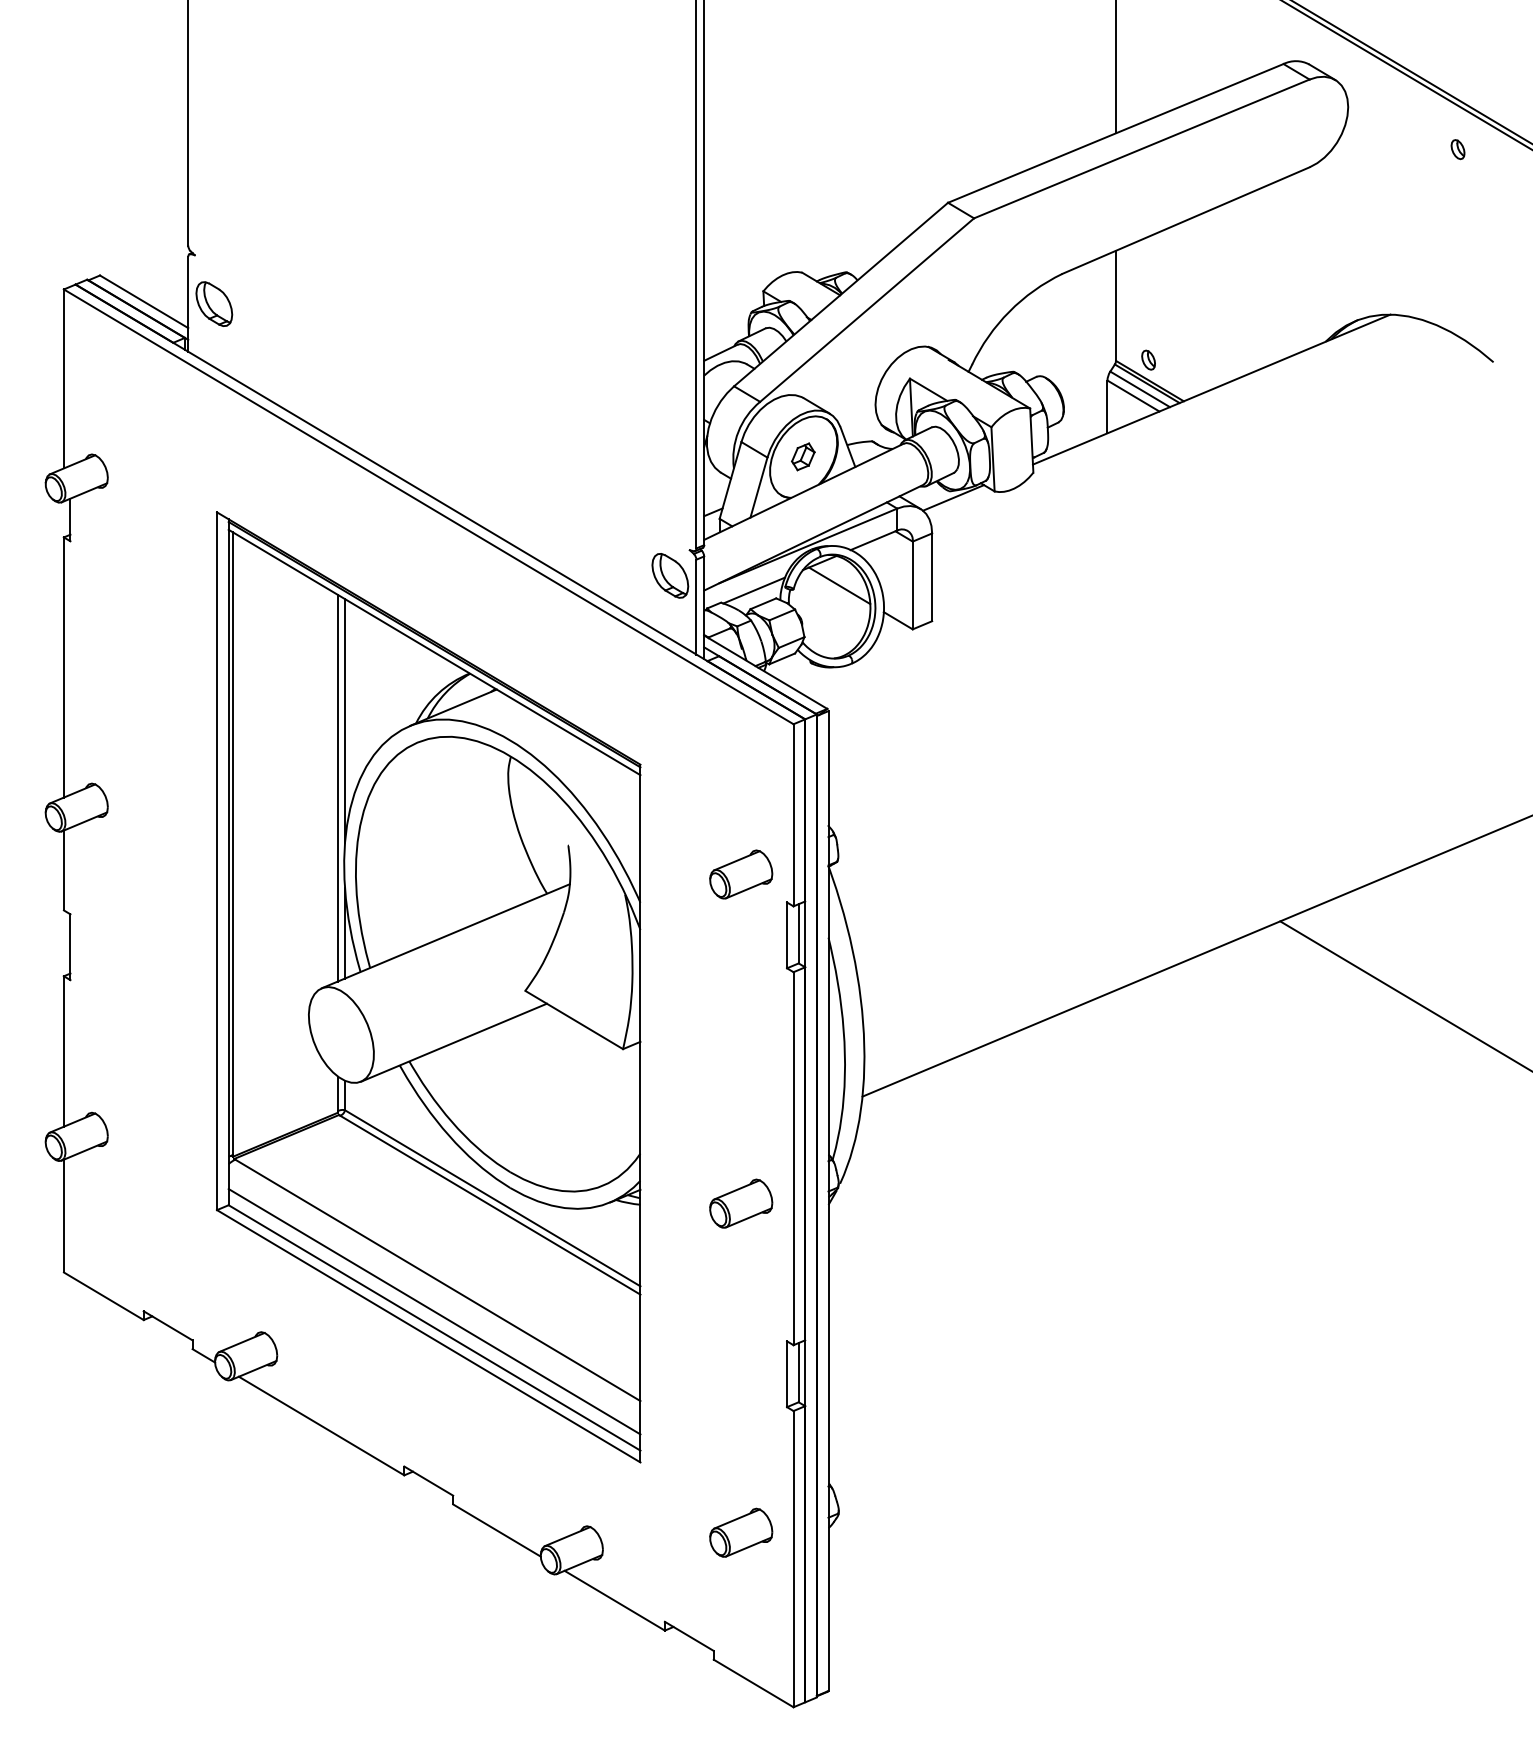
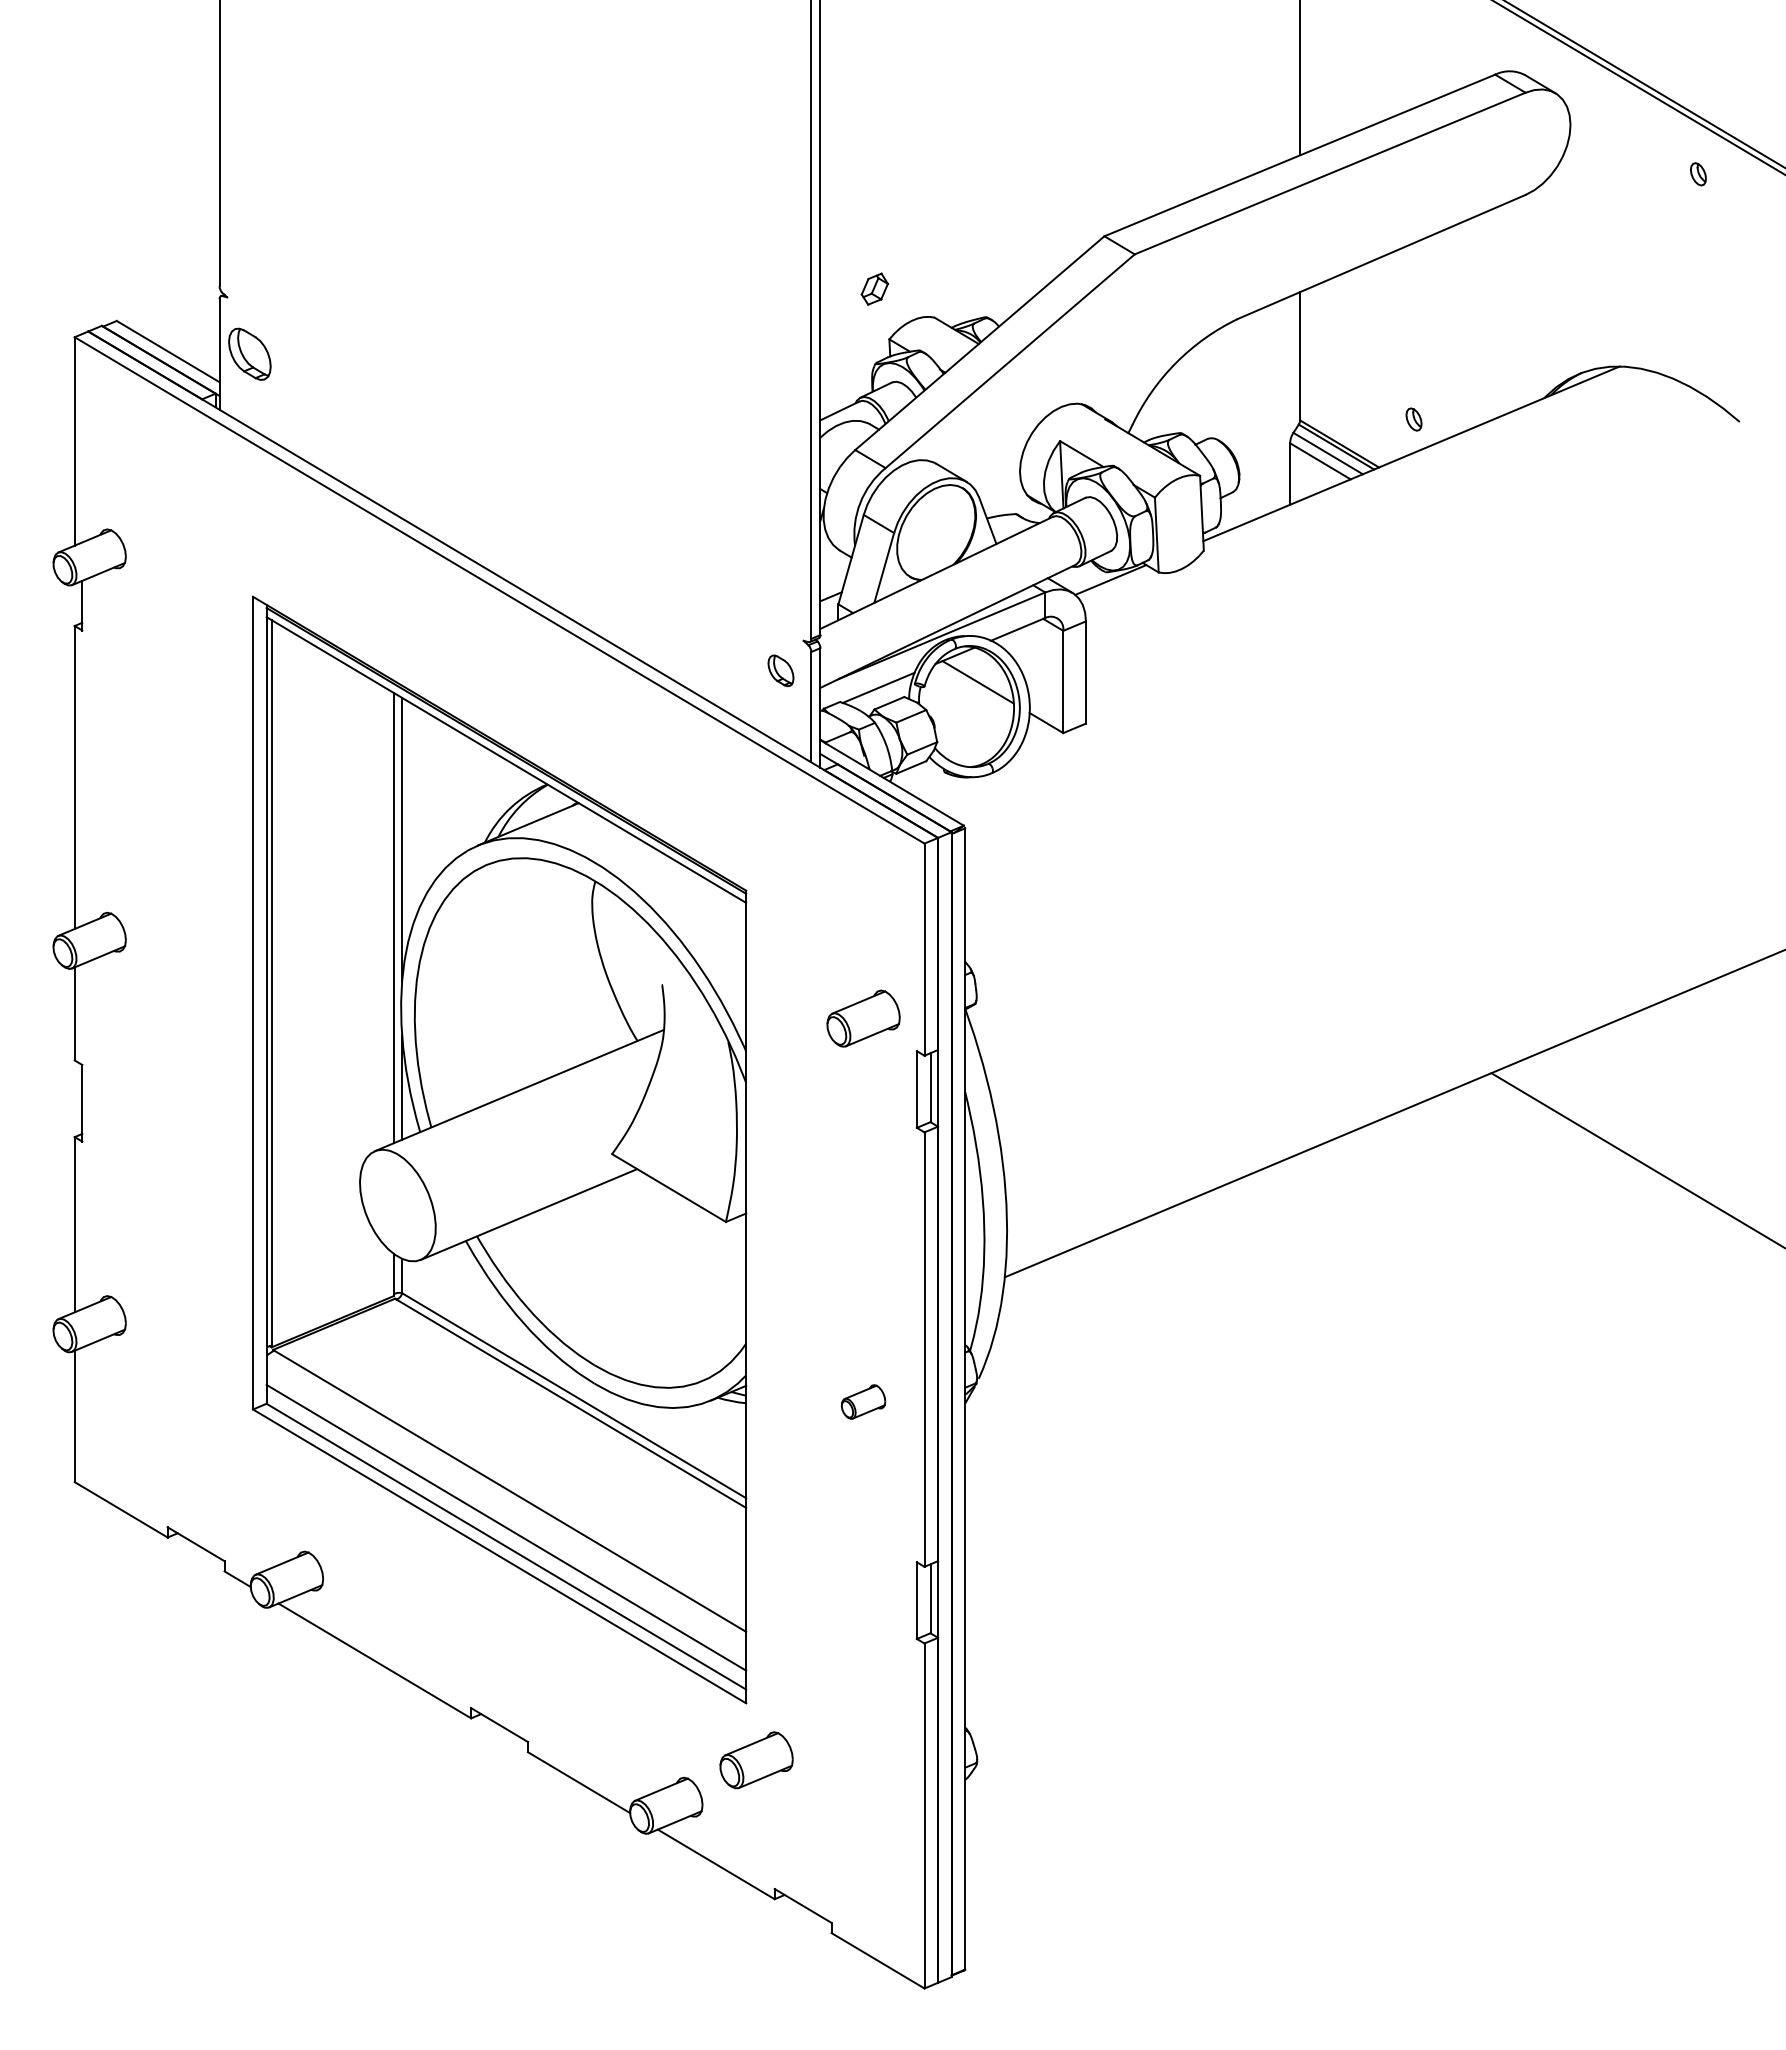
part: (1148, 360) -> (1413, 419), moved
part: (802, 456) -> (874, 288), moved
part: (669, 575) -> (780, 670), size x0.6
part: (741, 1203) -> (863, 1401), size x0.6
part: (741, 1532) -> (756, 1760), moved

